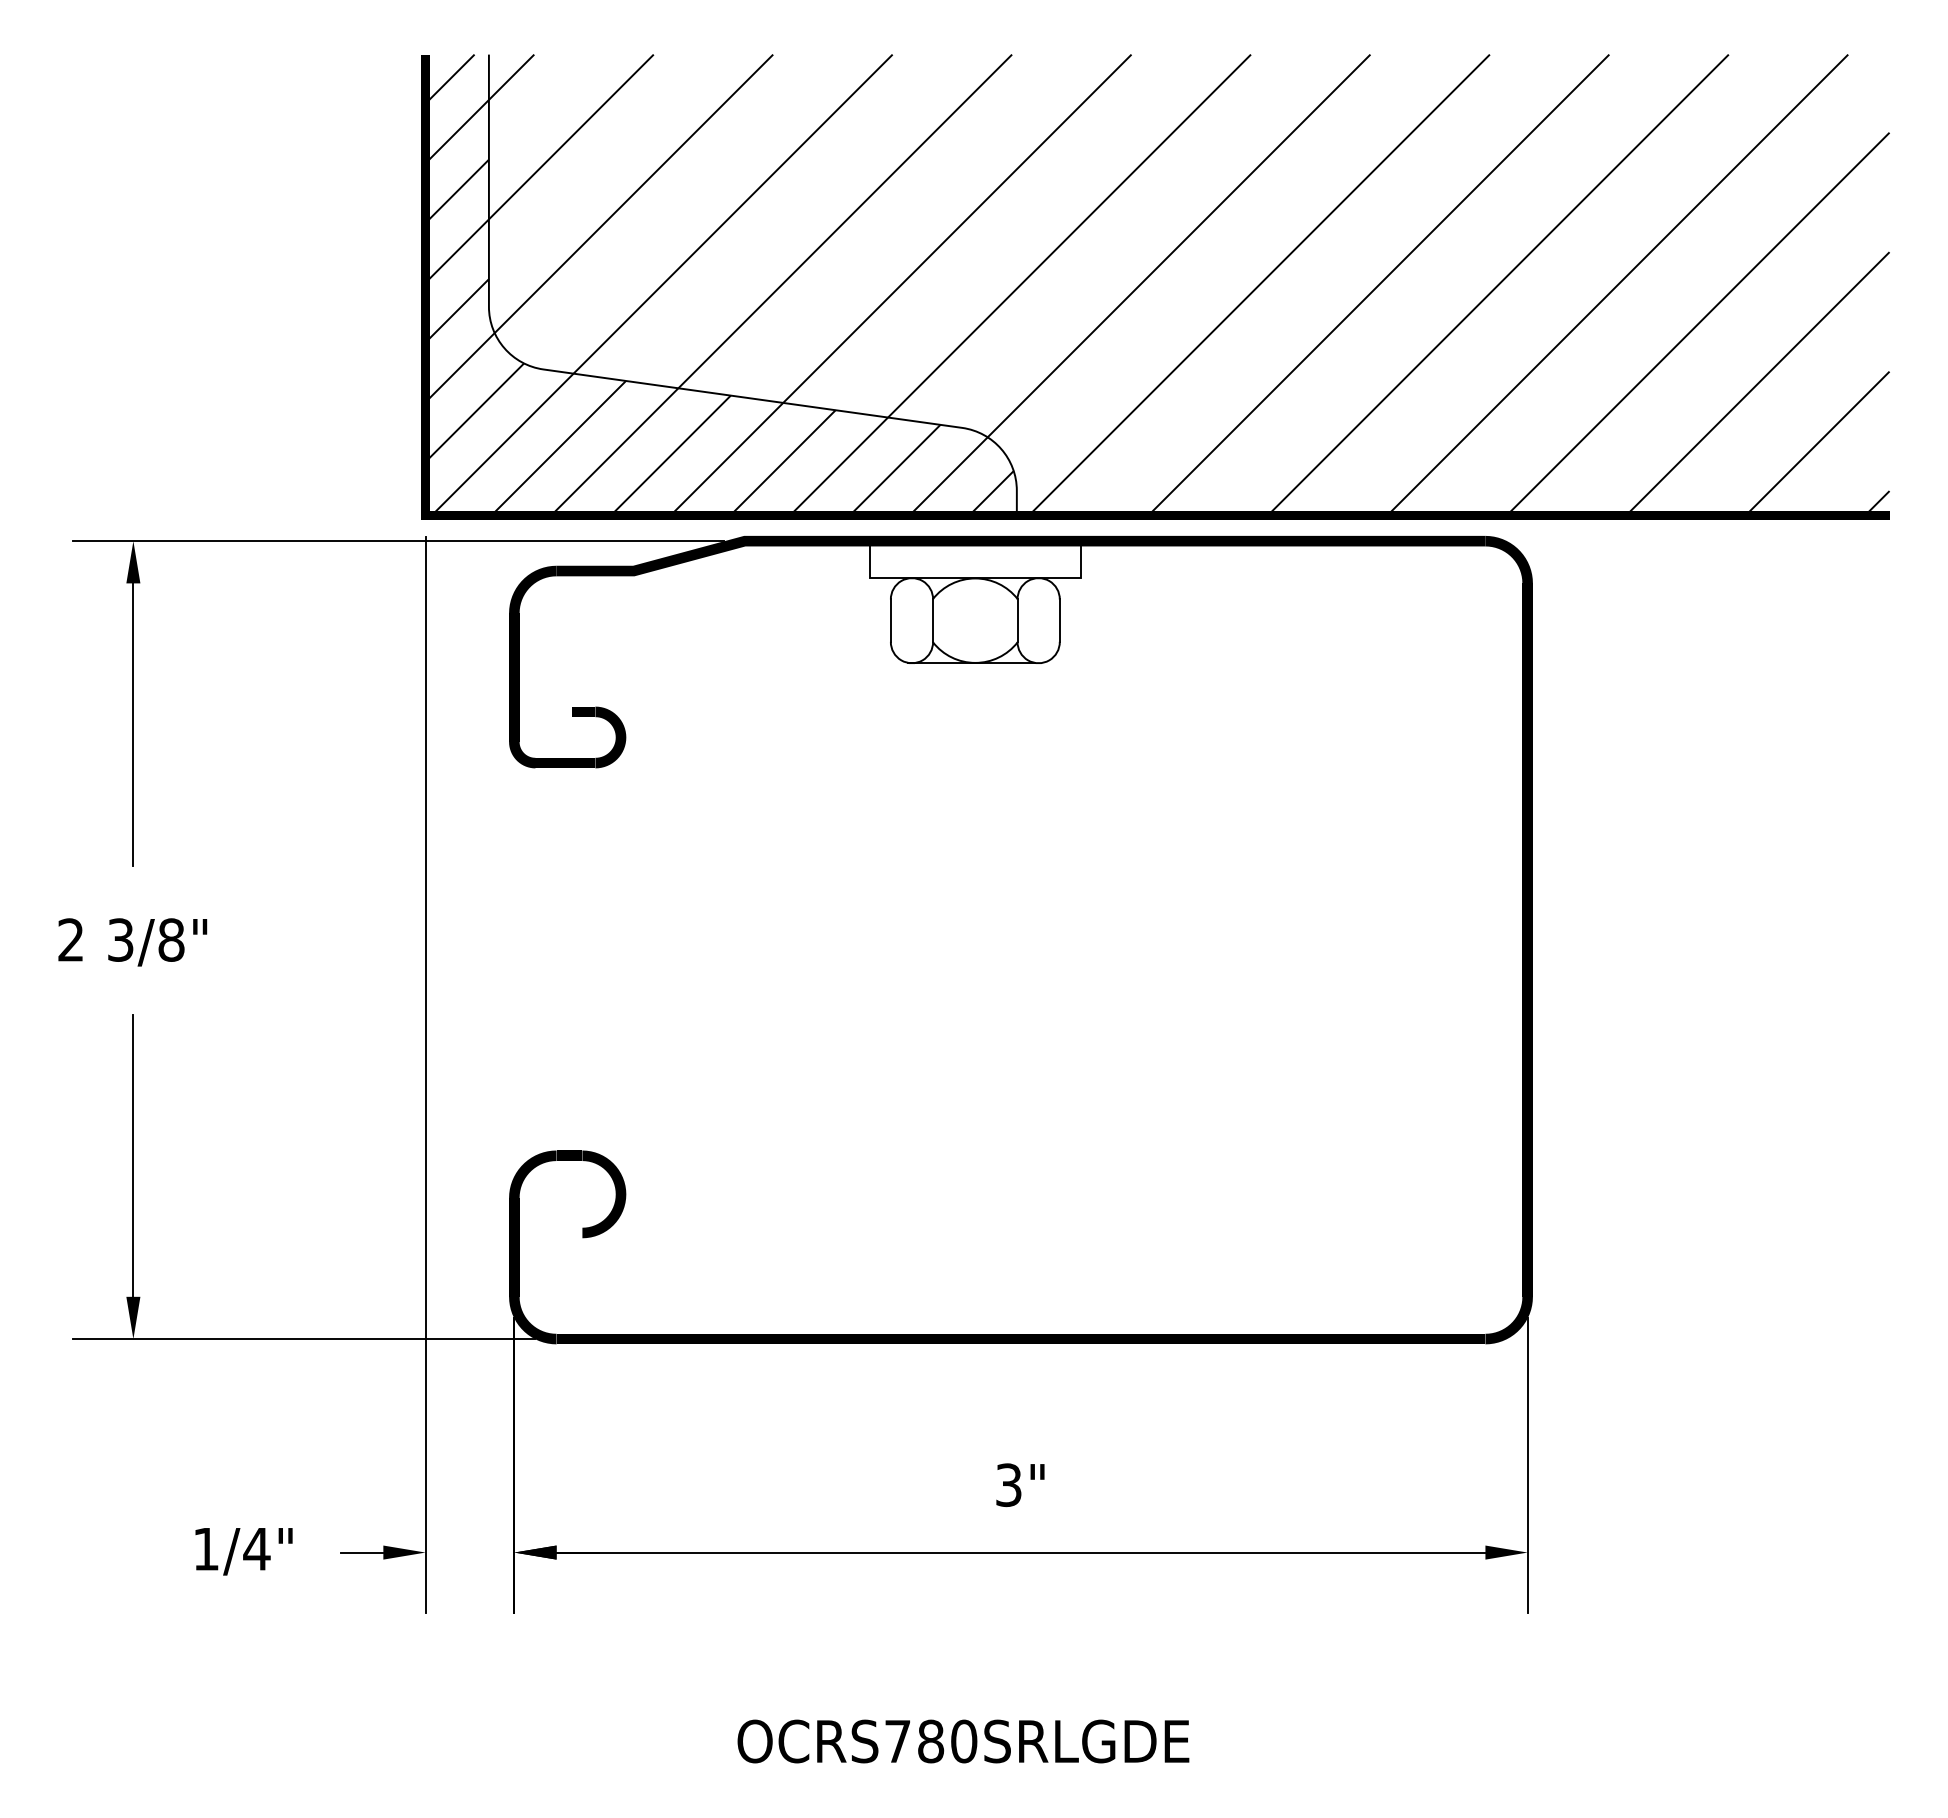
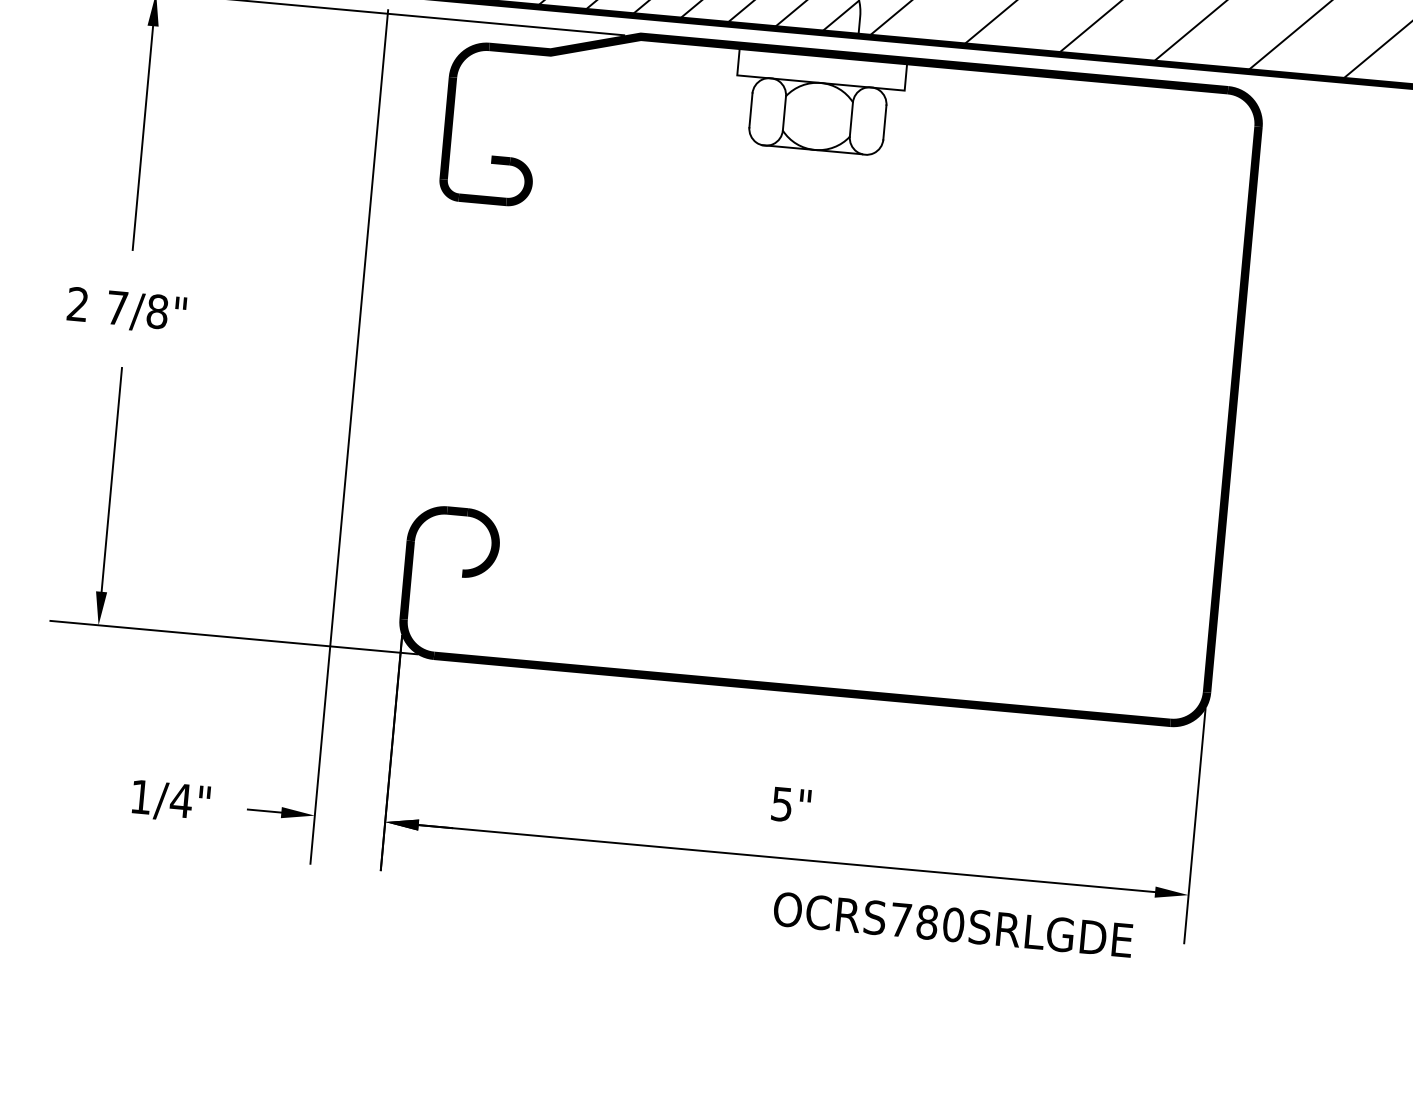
text: (120, 939) -> (117, 307), 3/8" -> 7/8"
text: (1008, 1484) -> (781, 803), 3" -> 5"
text: (963, 1741) -> (953, 924), moved

